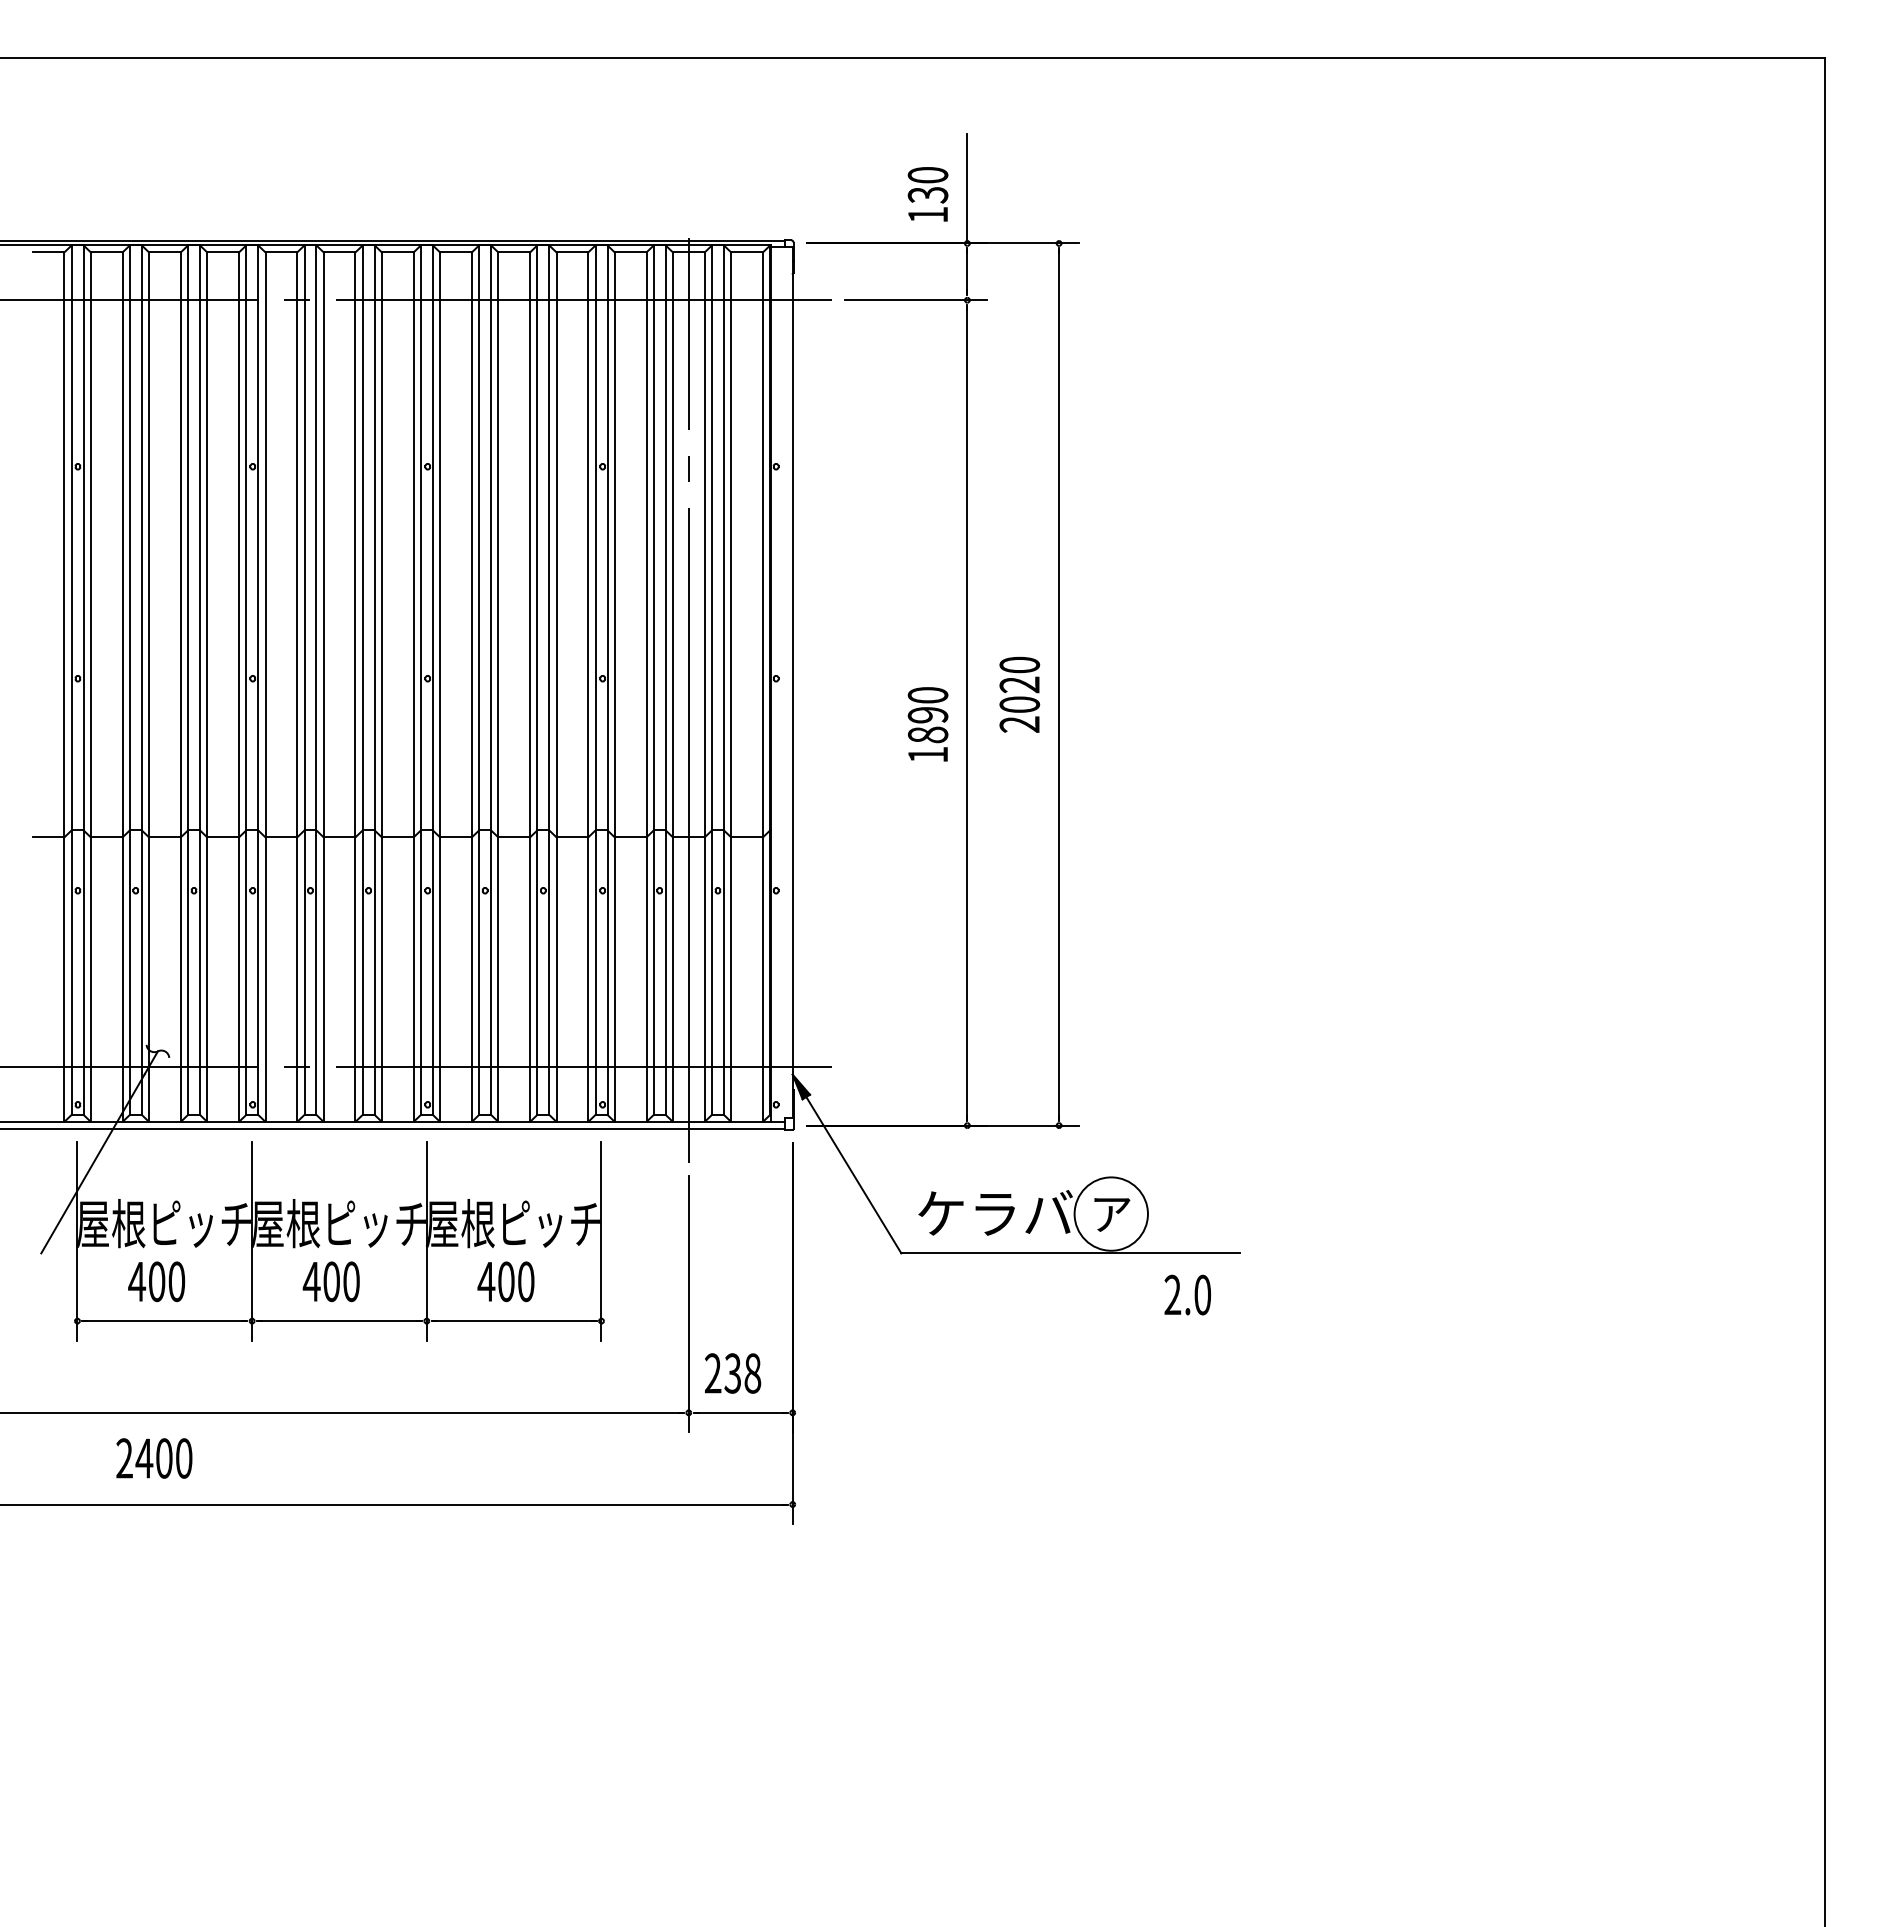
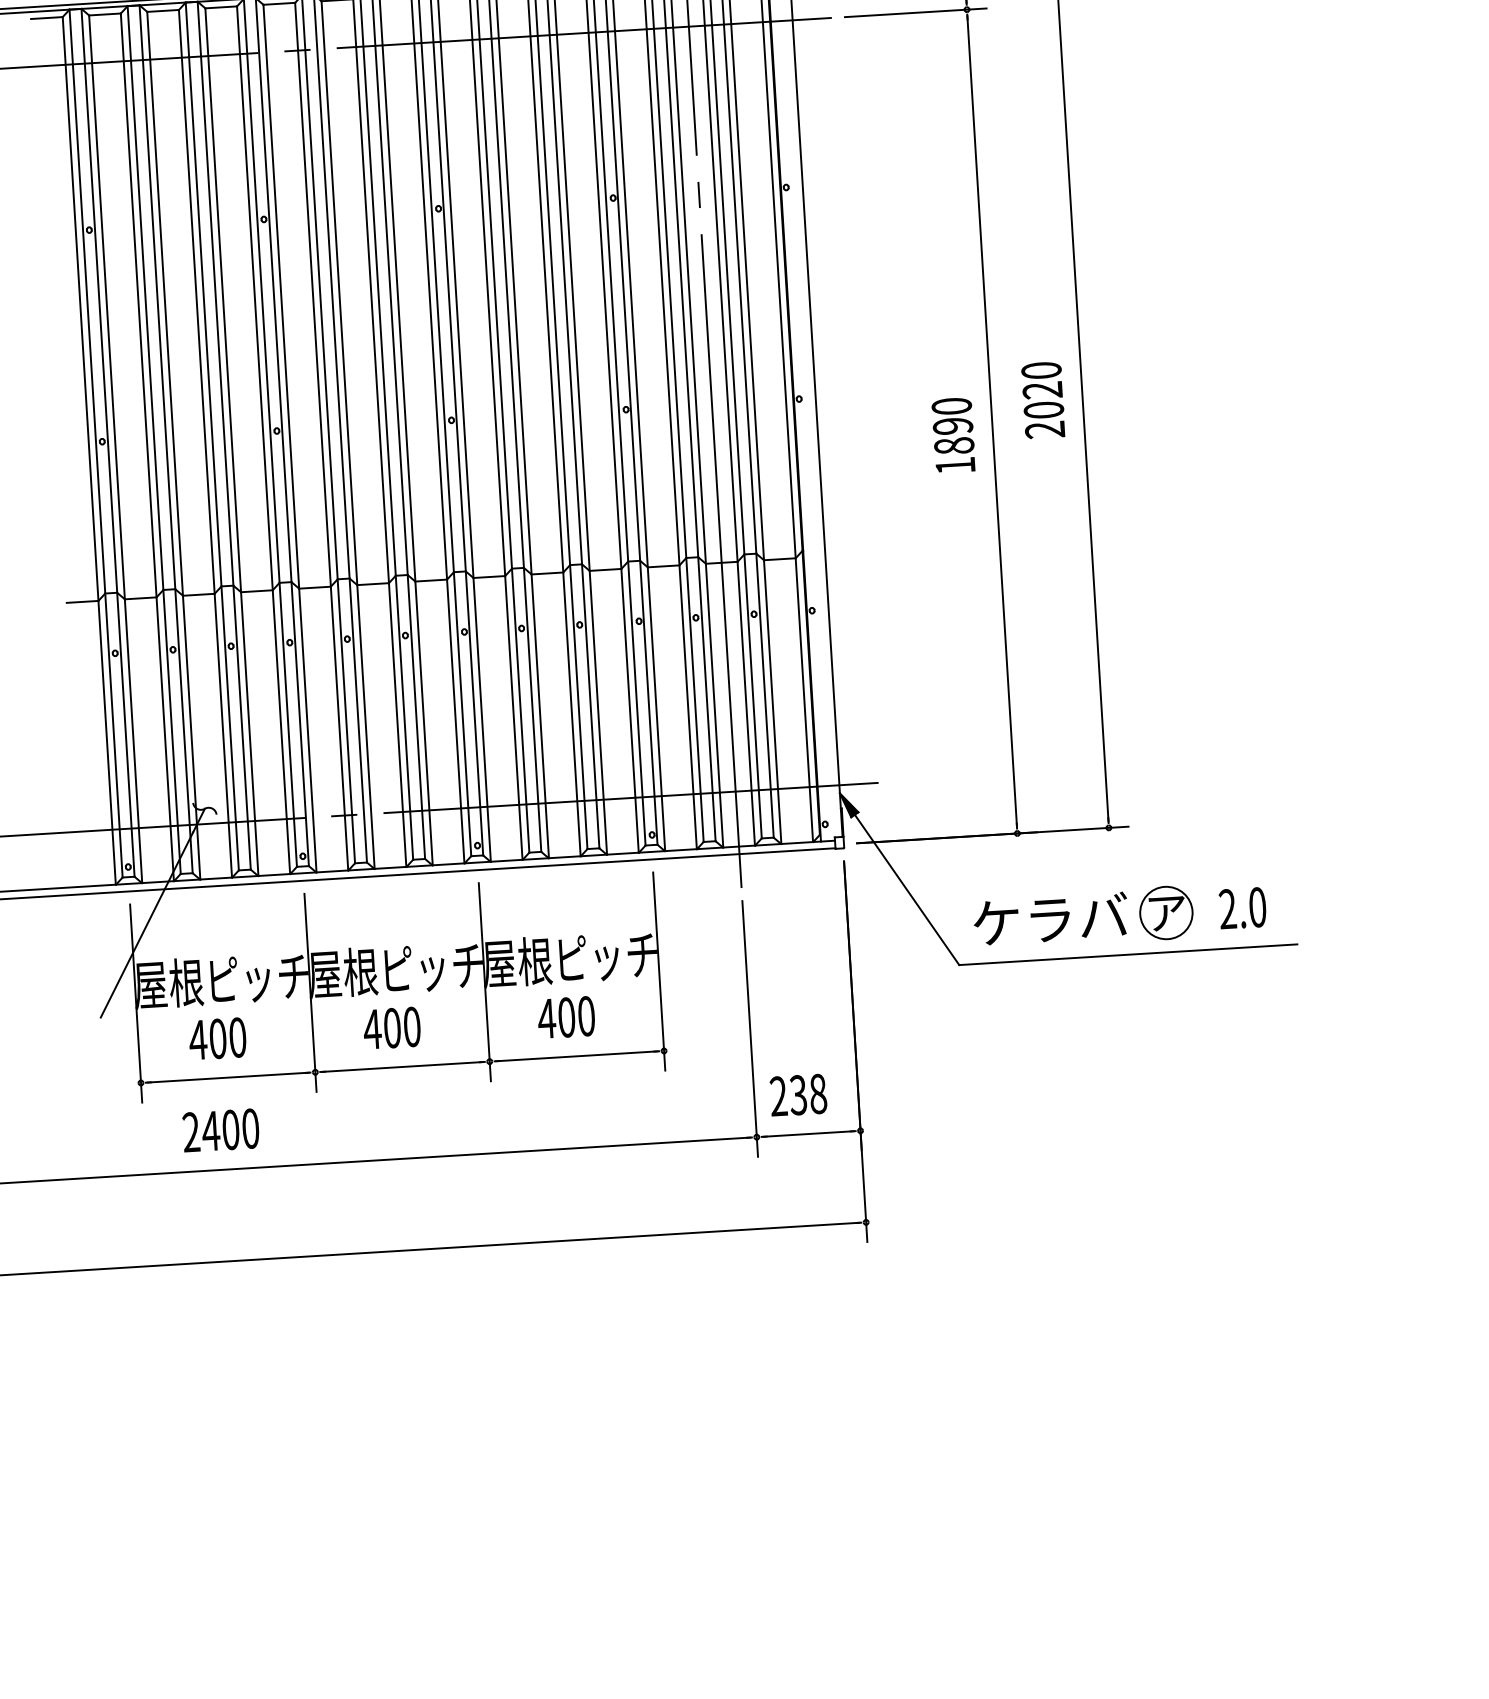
circle: (1111, 1213) -> (1166, 912), size x0.71
text: (1187, 1294) -> (1242, 907), moved
text: (154, 1458) -> (221, 1130), moved

